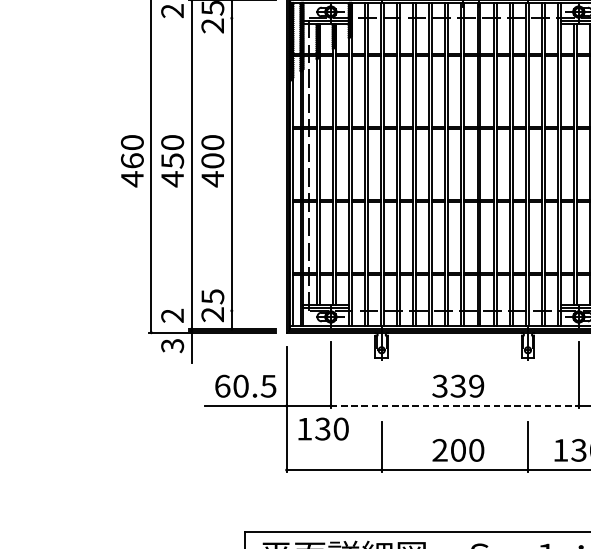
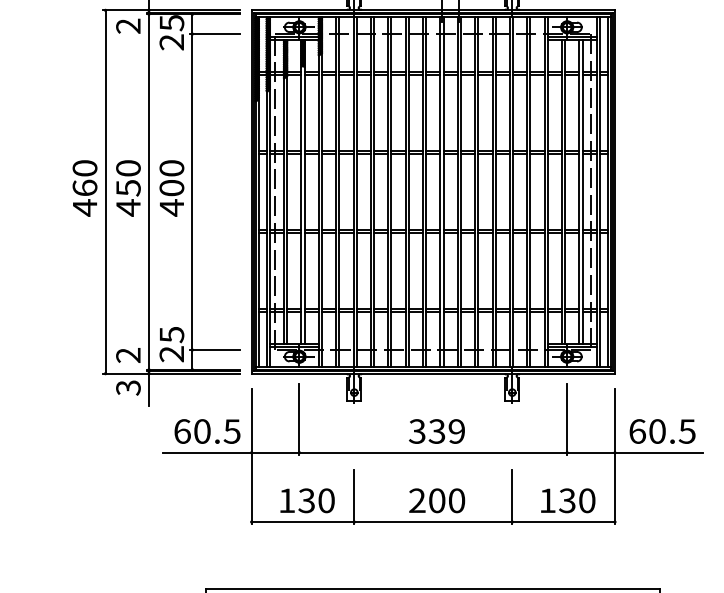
line: (252, 18) -> (214, 34), added
line: (252, 310) -> (214, 349), added
line: (455, 405) -> (433, 452), dashed -> solid
text: (323, 428) -> (307, 500), moved

